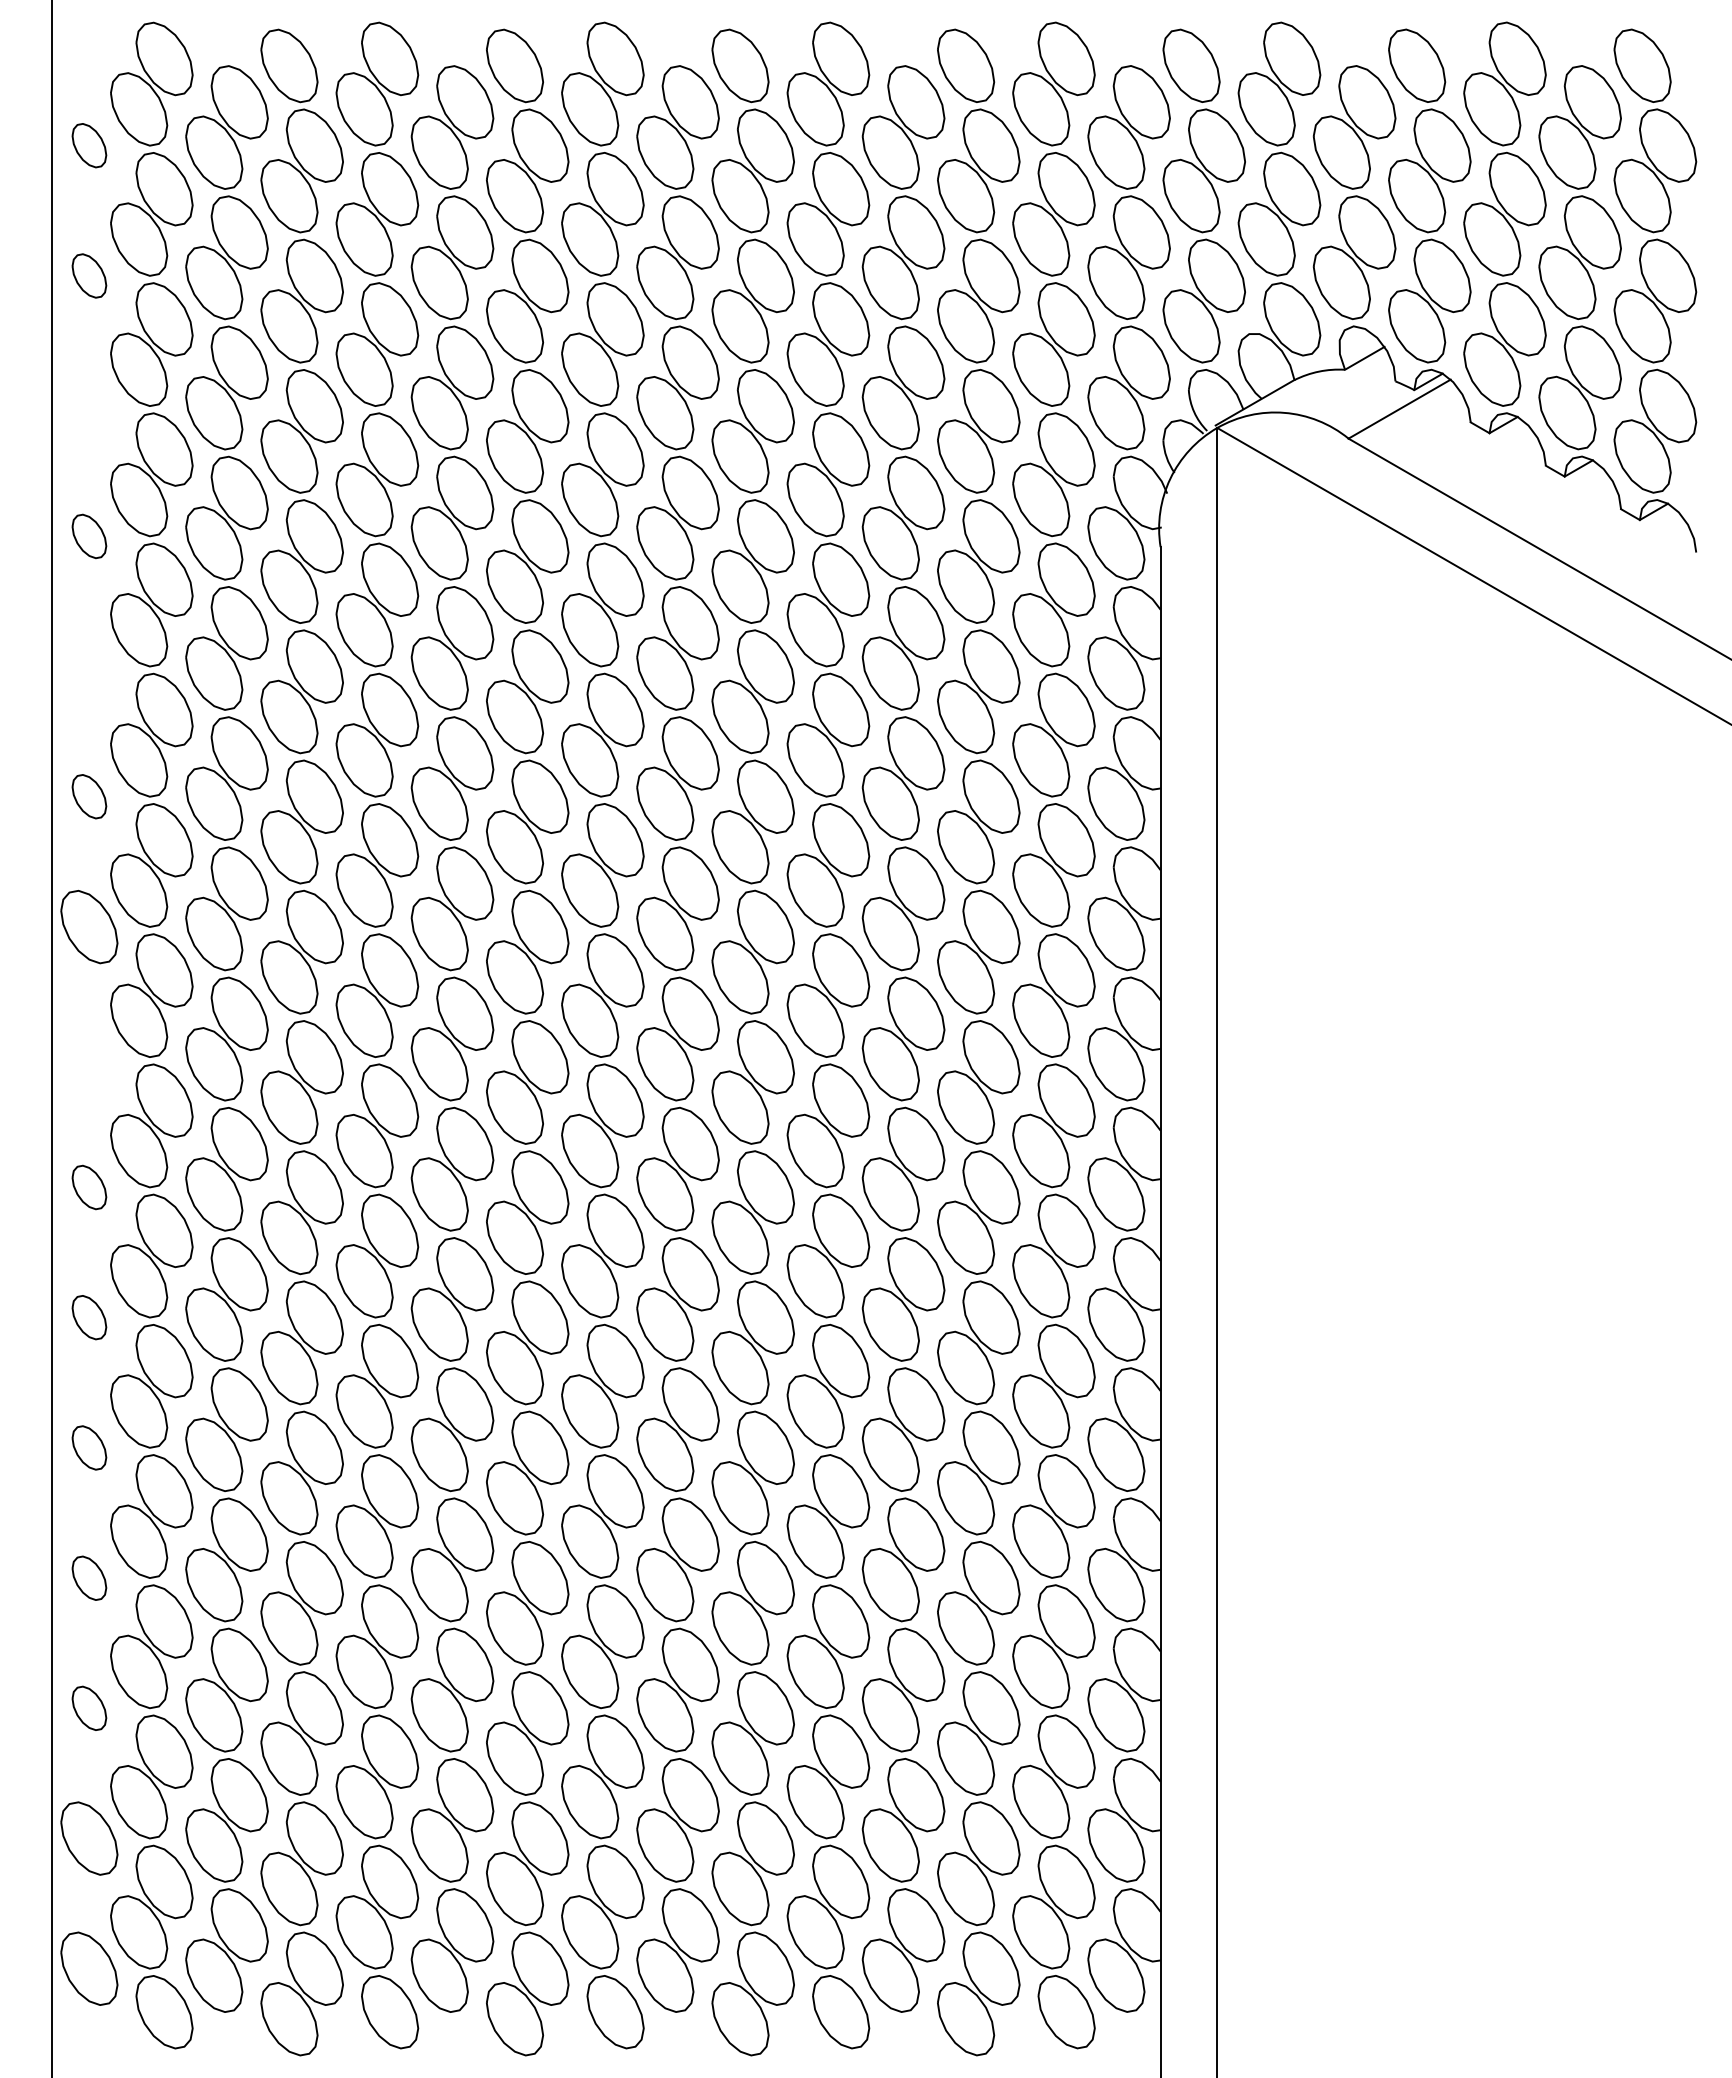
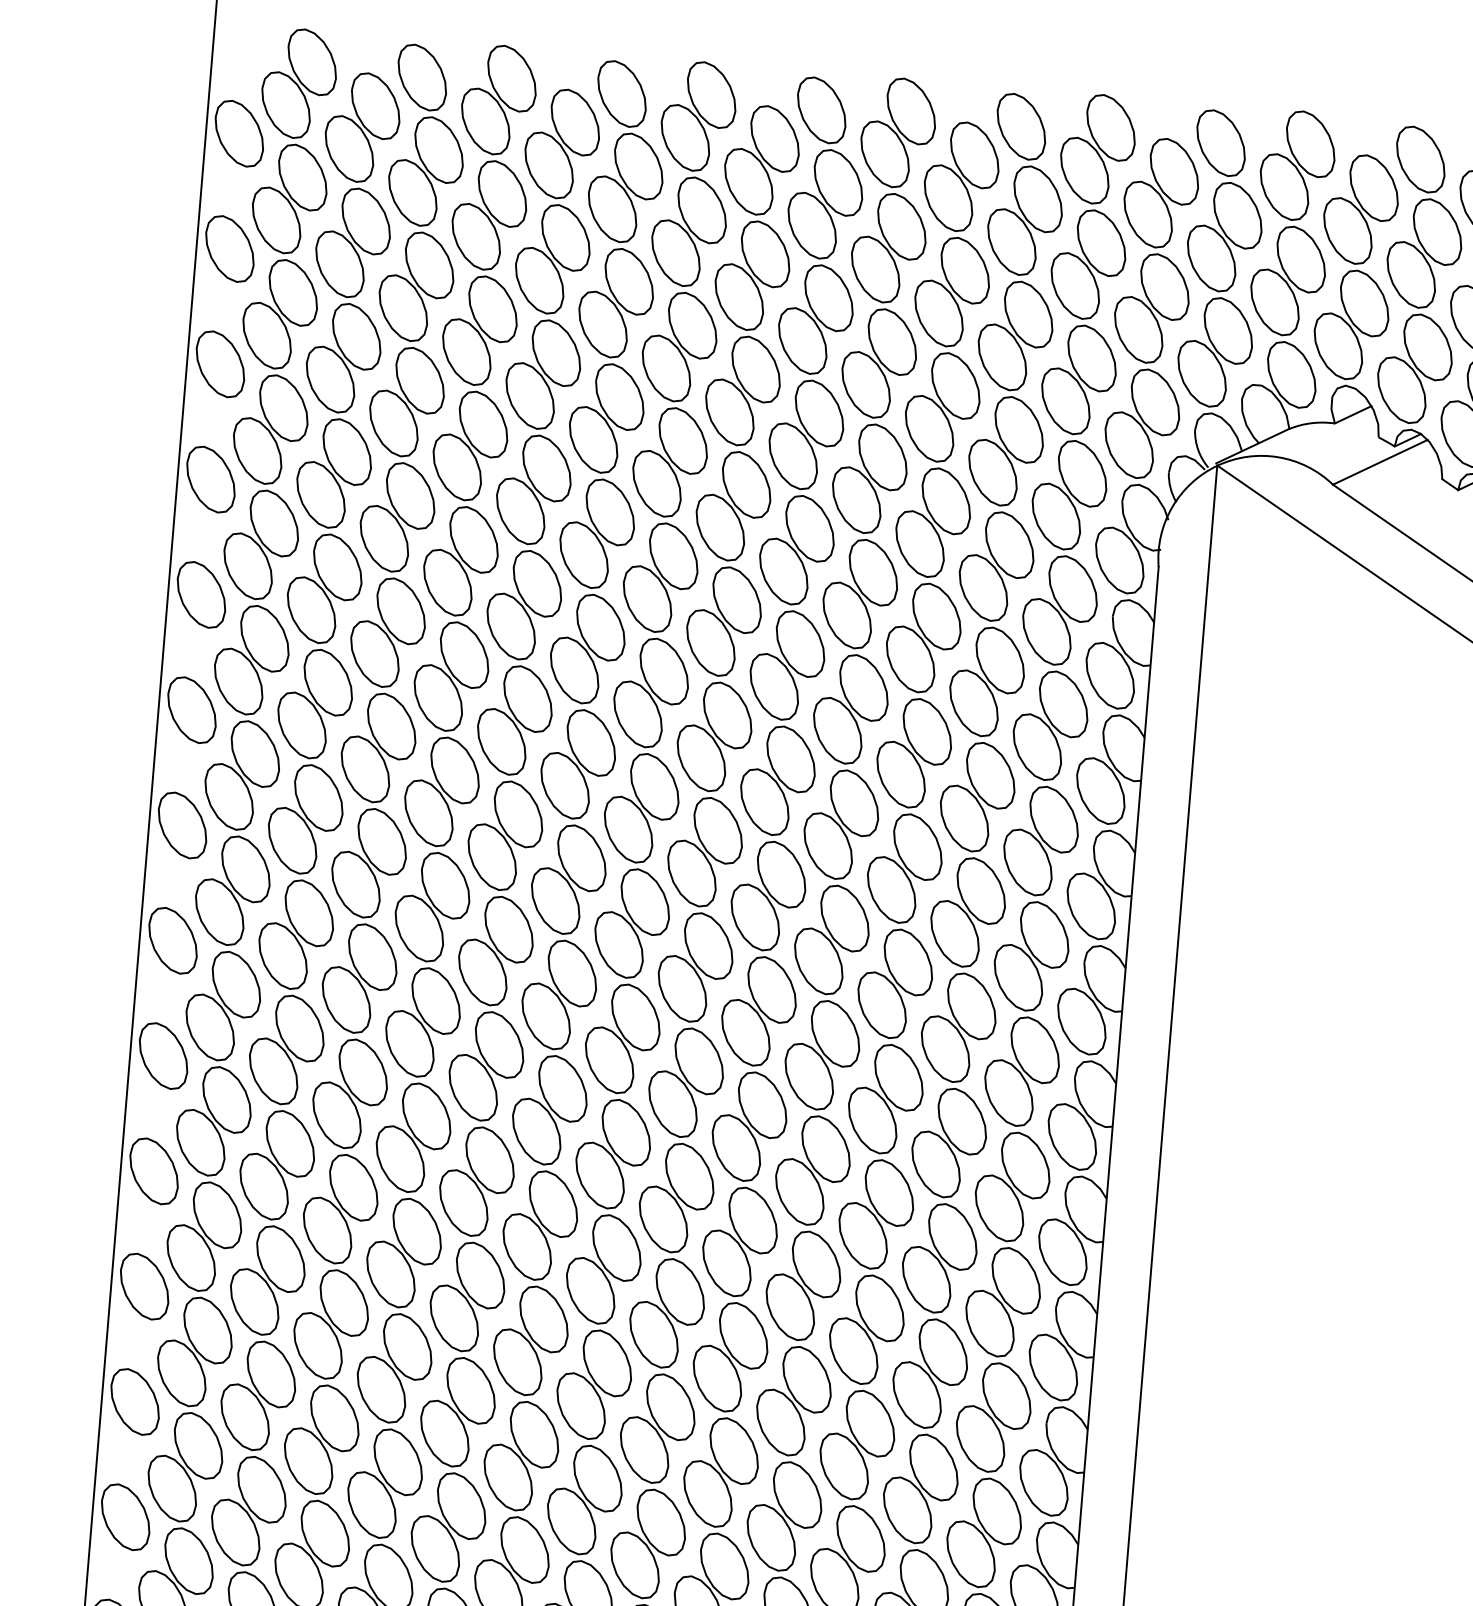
part: (89, 145) -> (239, 133), size x1.67
part: (89, 275) -> (230, 248), size x1.67
part: (89, 406) -> (220, 364), added
part: (89, 536) -> (211, 479), size x1.67
part: (89, 666) -> (201, 594), added
part: (89, 796) -> (192, 709), size x1.67
part: (89, 1057) -> (173, 941), added
part: (89, 1187) -> (163, 1056), size x1.67
part: (89, 1317) -> (154, 1171), size x1.67
part: (89, 1447) -> (144, 1286), size x1.67
part: (89, 1578) -> (135, 1402), size x1.67
part: (89, 1708) -> (125, 1517), size x1.67

